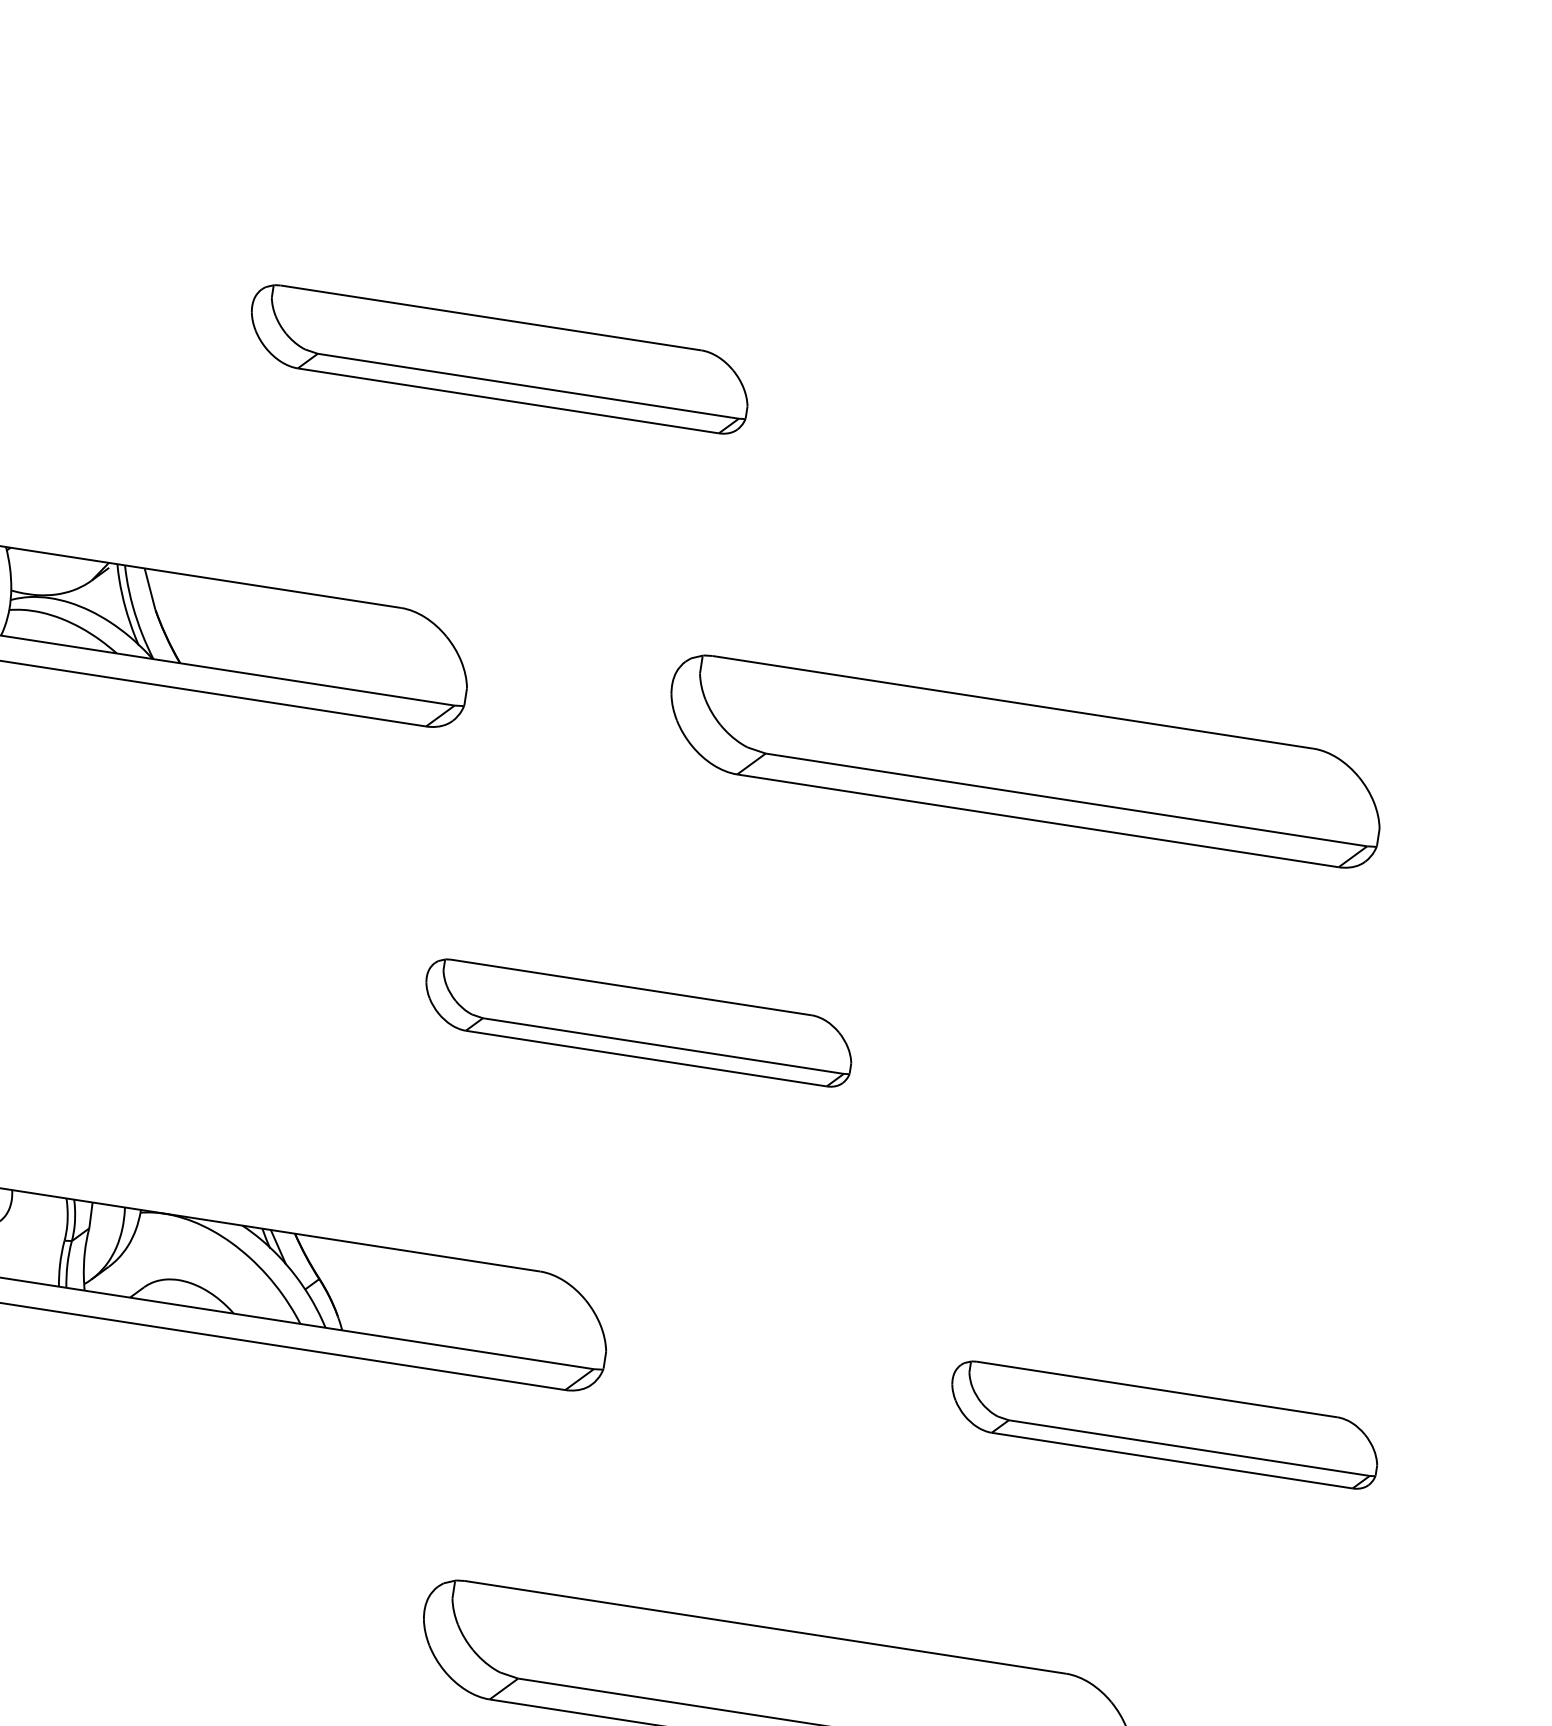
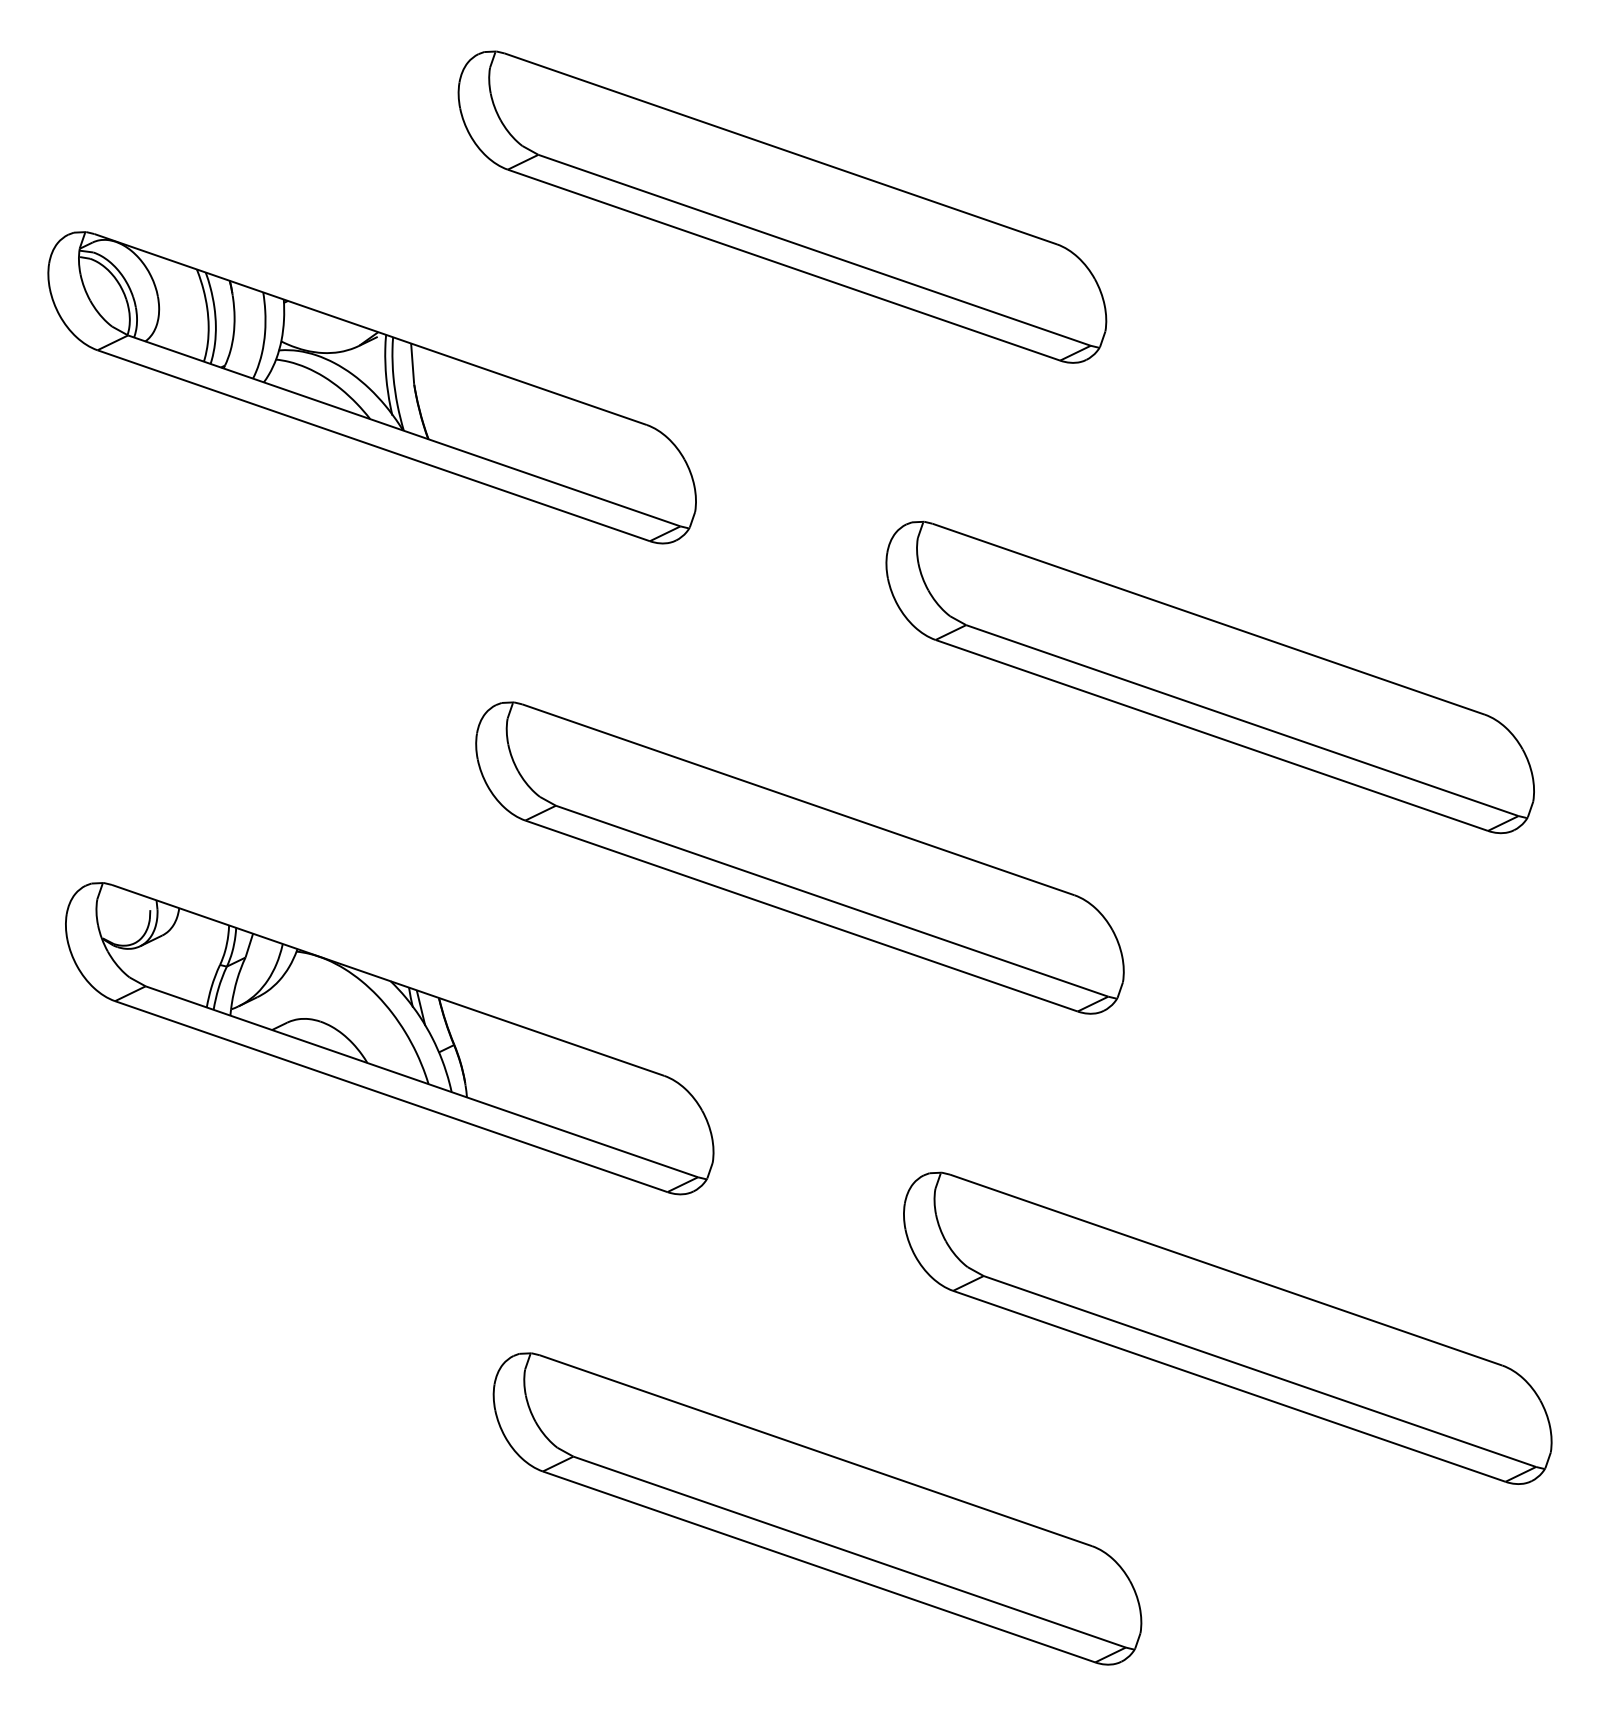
part: (499, 358) -> (782, 206), size x1.43
part: (638, 1022) -> (799, 857), size x1.67
part: (1164, 1424) -> (1227, 1327), size x1.67

